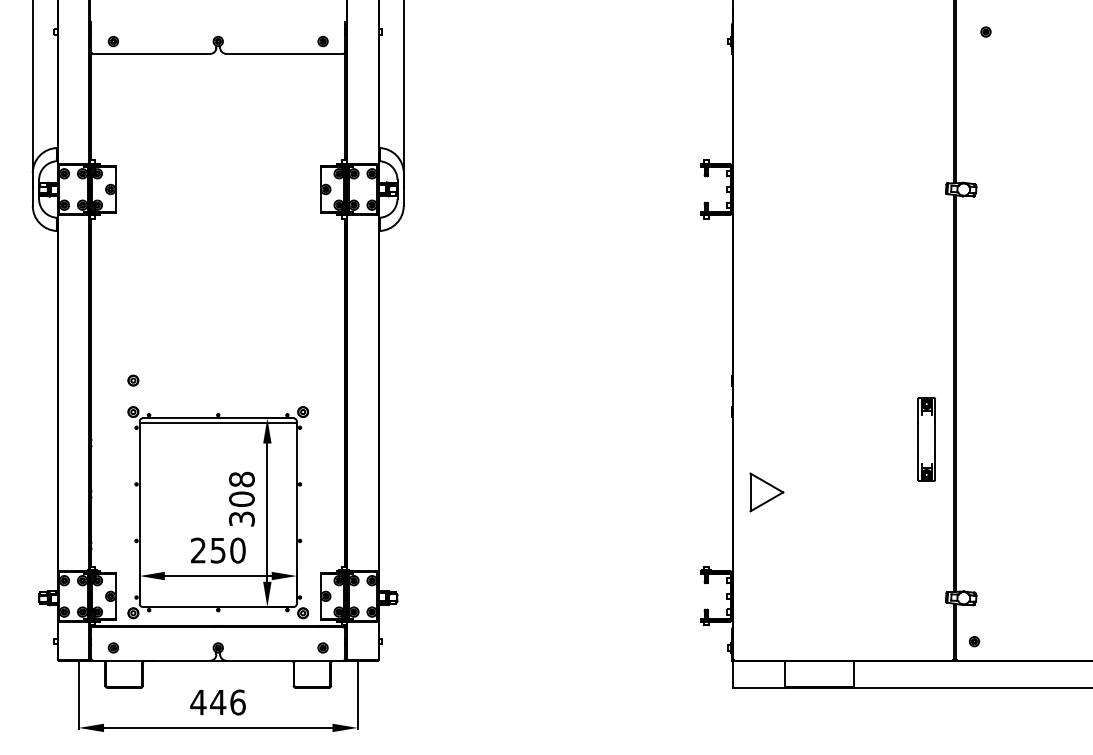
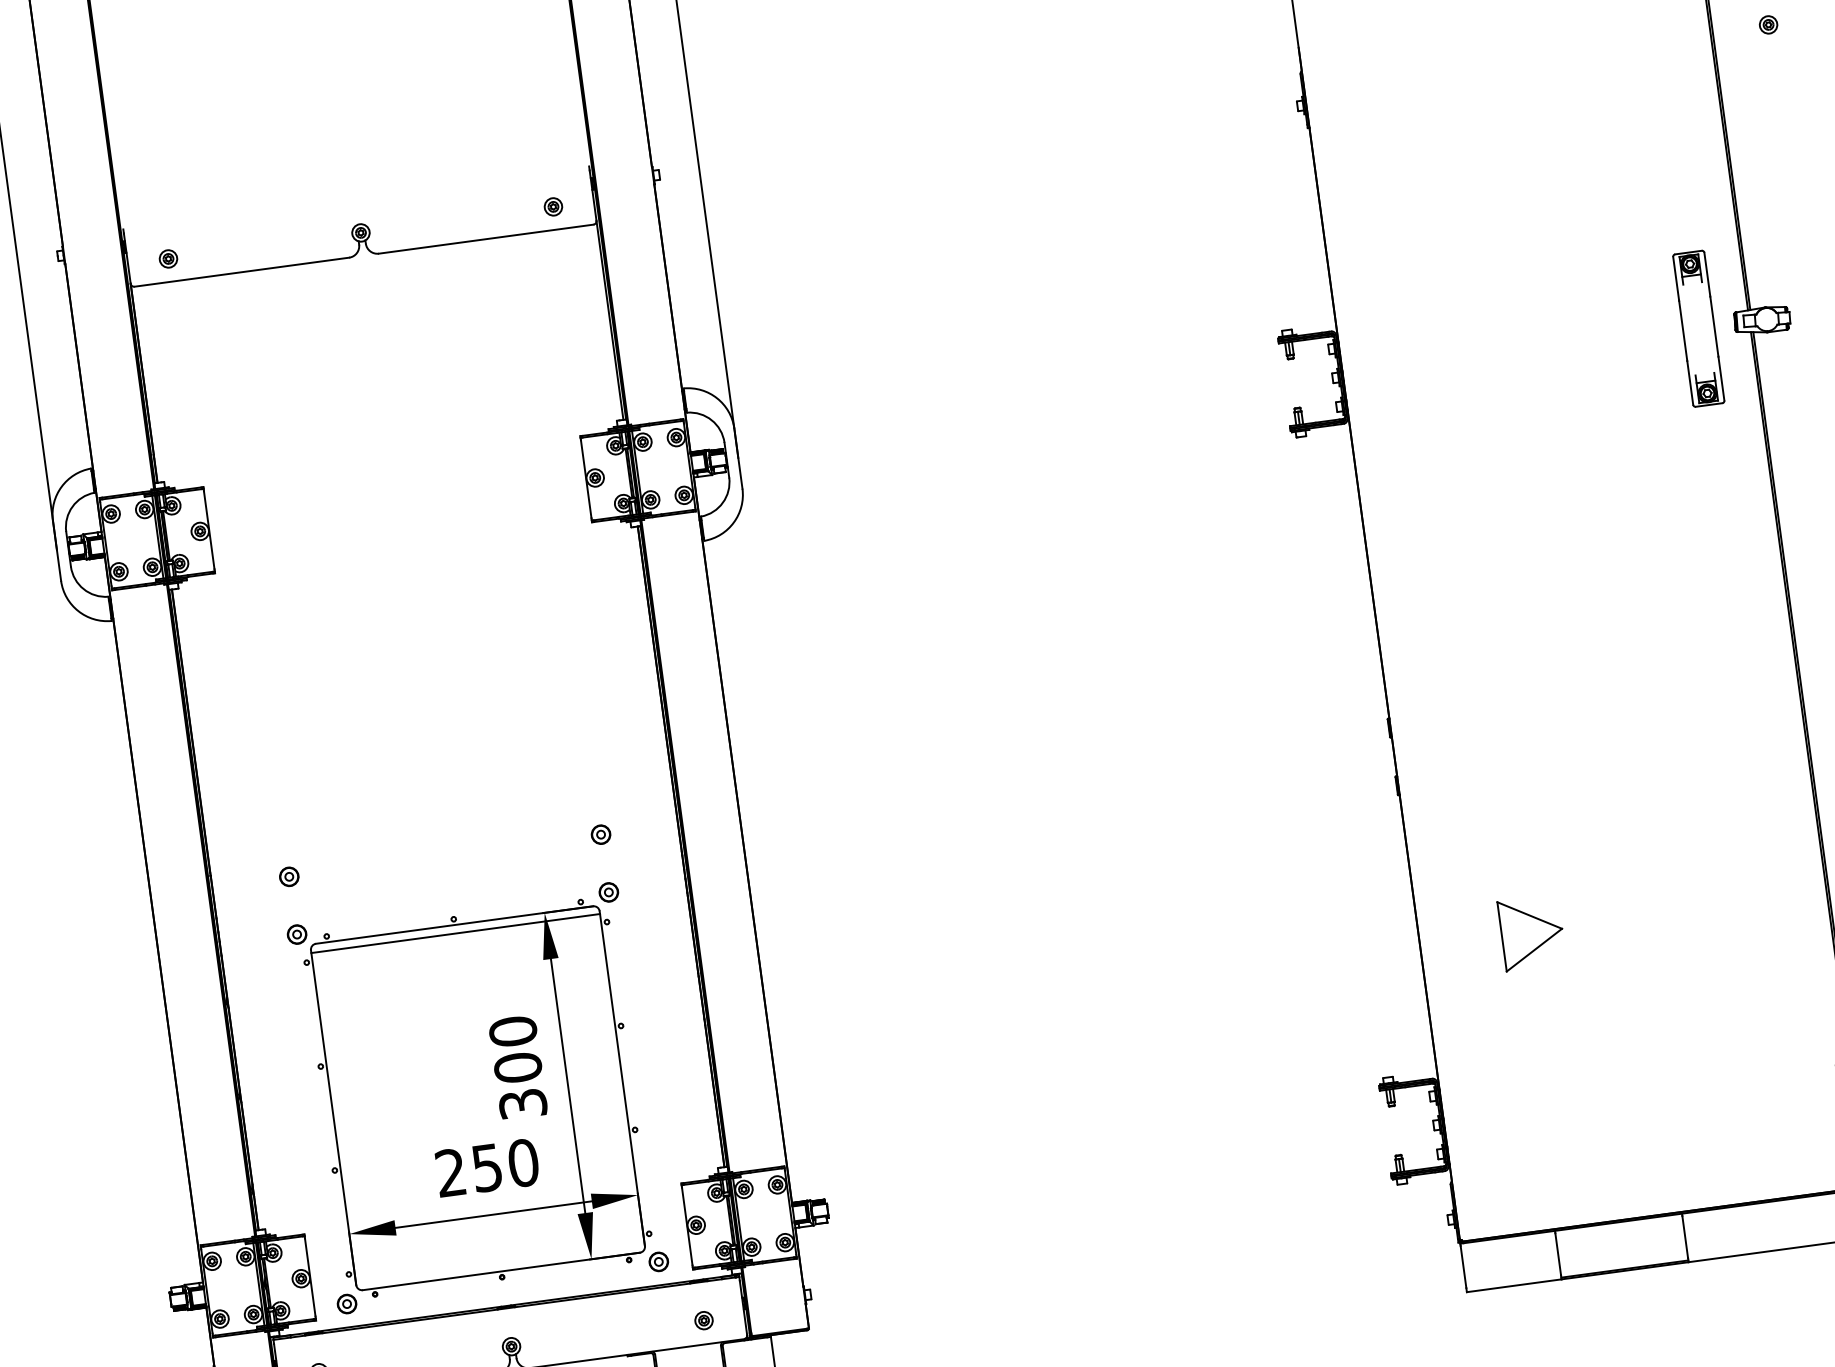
part: (303, 380) -> (601, 834), added
part: (926, 439) -> (1698, 328), moved
text: (241, 479) -> (512, 1031), 308 -> 300
part: (766, 492) -> (1531, 933), moved

